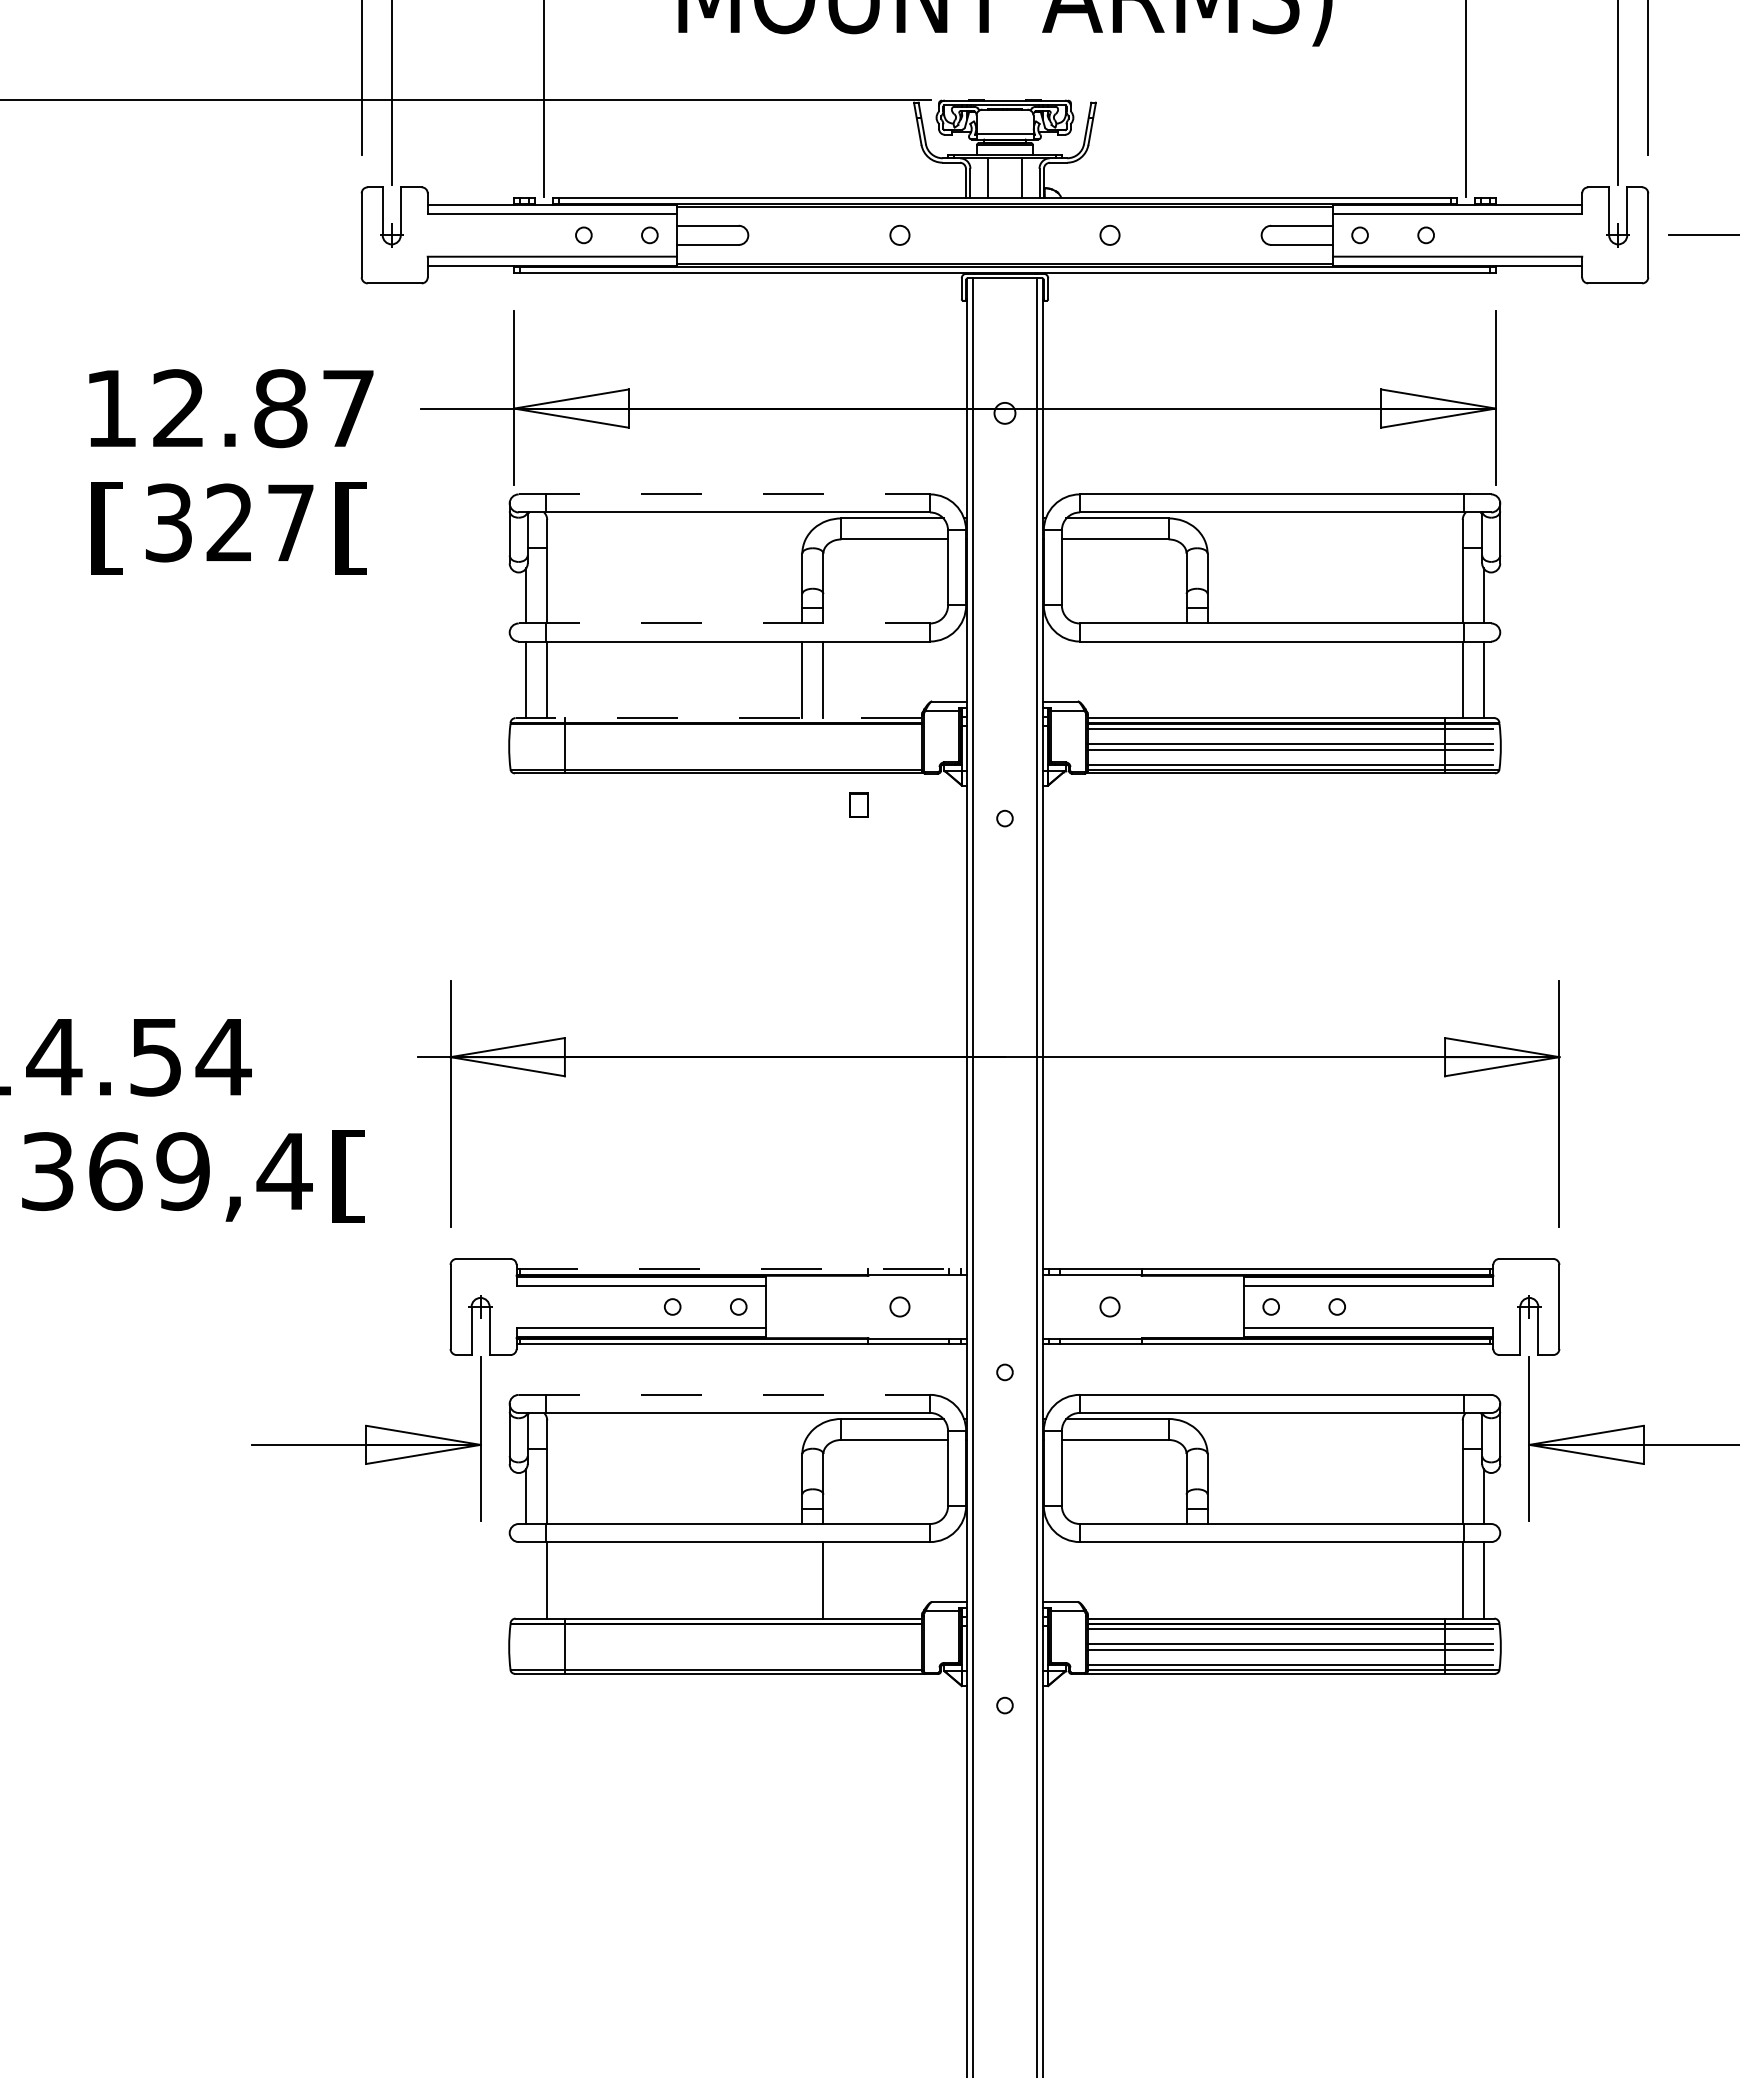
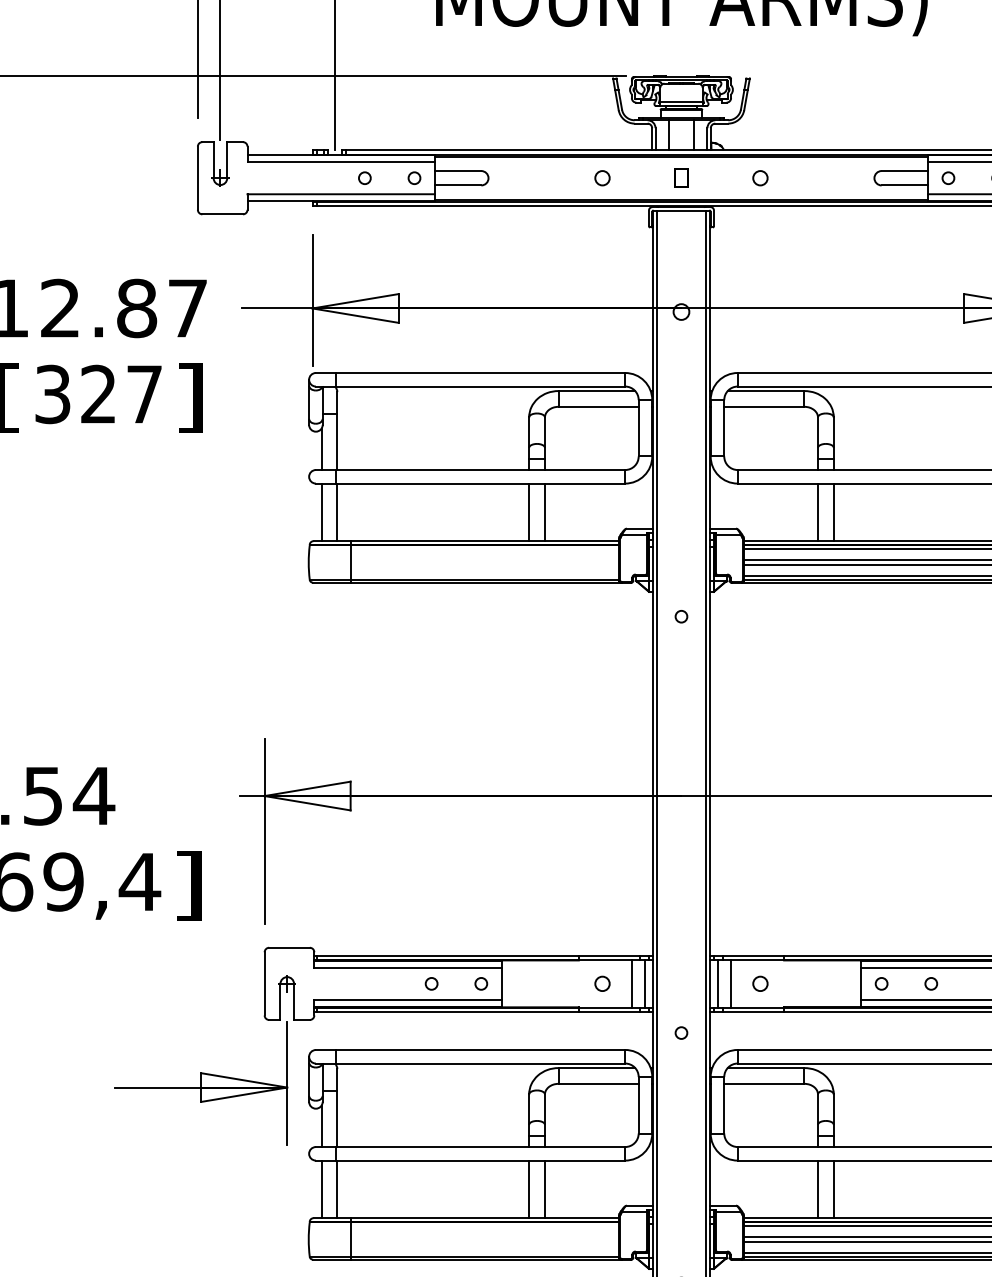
line: (724, 494) -> (470, 373), dashed -> solid
text: (351, 528) -> (190, 398), [ -> ]
line: (724, 623) -> (470, 470), dashed -> solid
line: (1186, 679) -> (817, 512), added
line: (1207, 679) -> (833, 512), added
line: (718, 718) -> (466, 541), dashed -> solid
part: (858, 804) -> (681, 177), moved
text: (349, 1176) -> (188, 885), [ -> ]
line: (742, 1269) -> (484, 955), dashed -> solid
line: (938, 1306) -> (631, 983), added
line: (956, 1306) -> (645, 983), added
line: (1052, 1306) -> (717, 983), added
line: (1071, 1306) -> (731, 983), added
line: (724, 1394) -> (470, 1049), dashed -> solid
line: (526, 1580) -> (321, 1189), added
line: (802, 1580) -> (529, 1189), added
line: (1186, 1580) -> (817, 1189), added
line: (1207, 1580) -> (833, 1189), added

